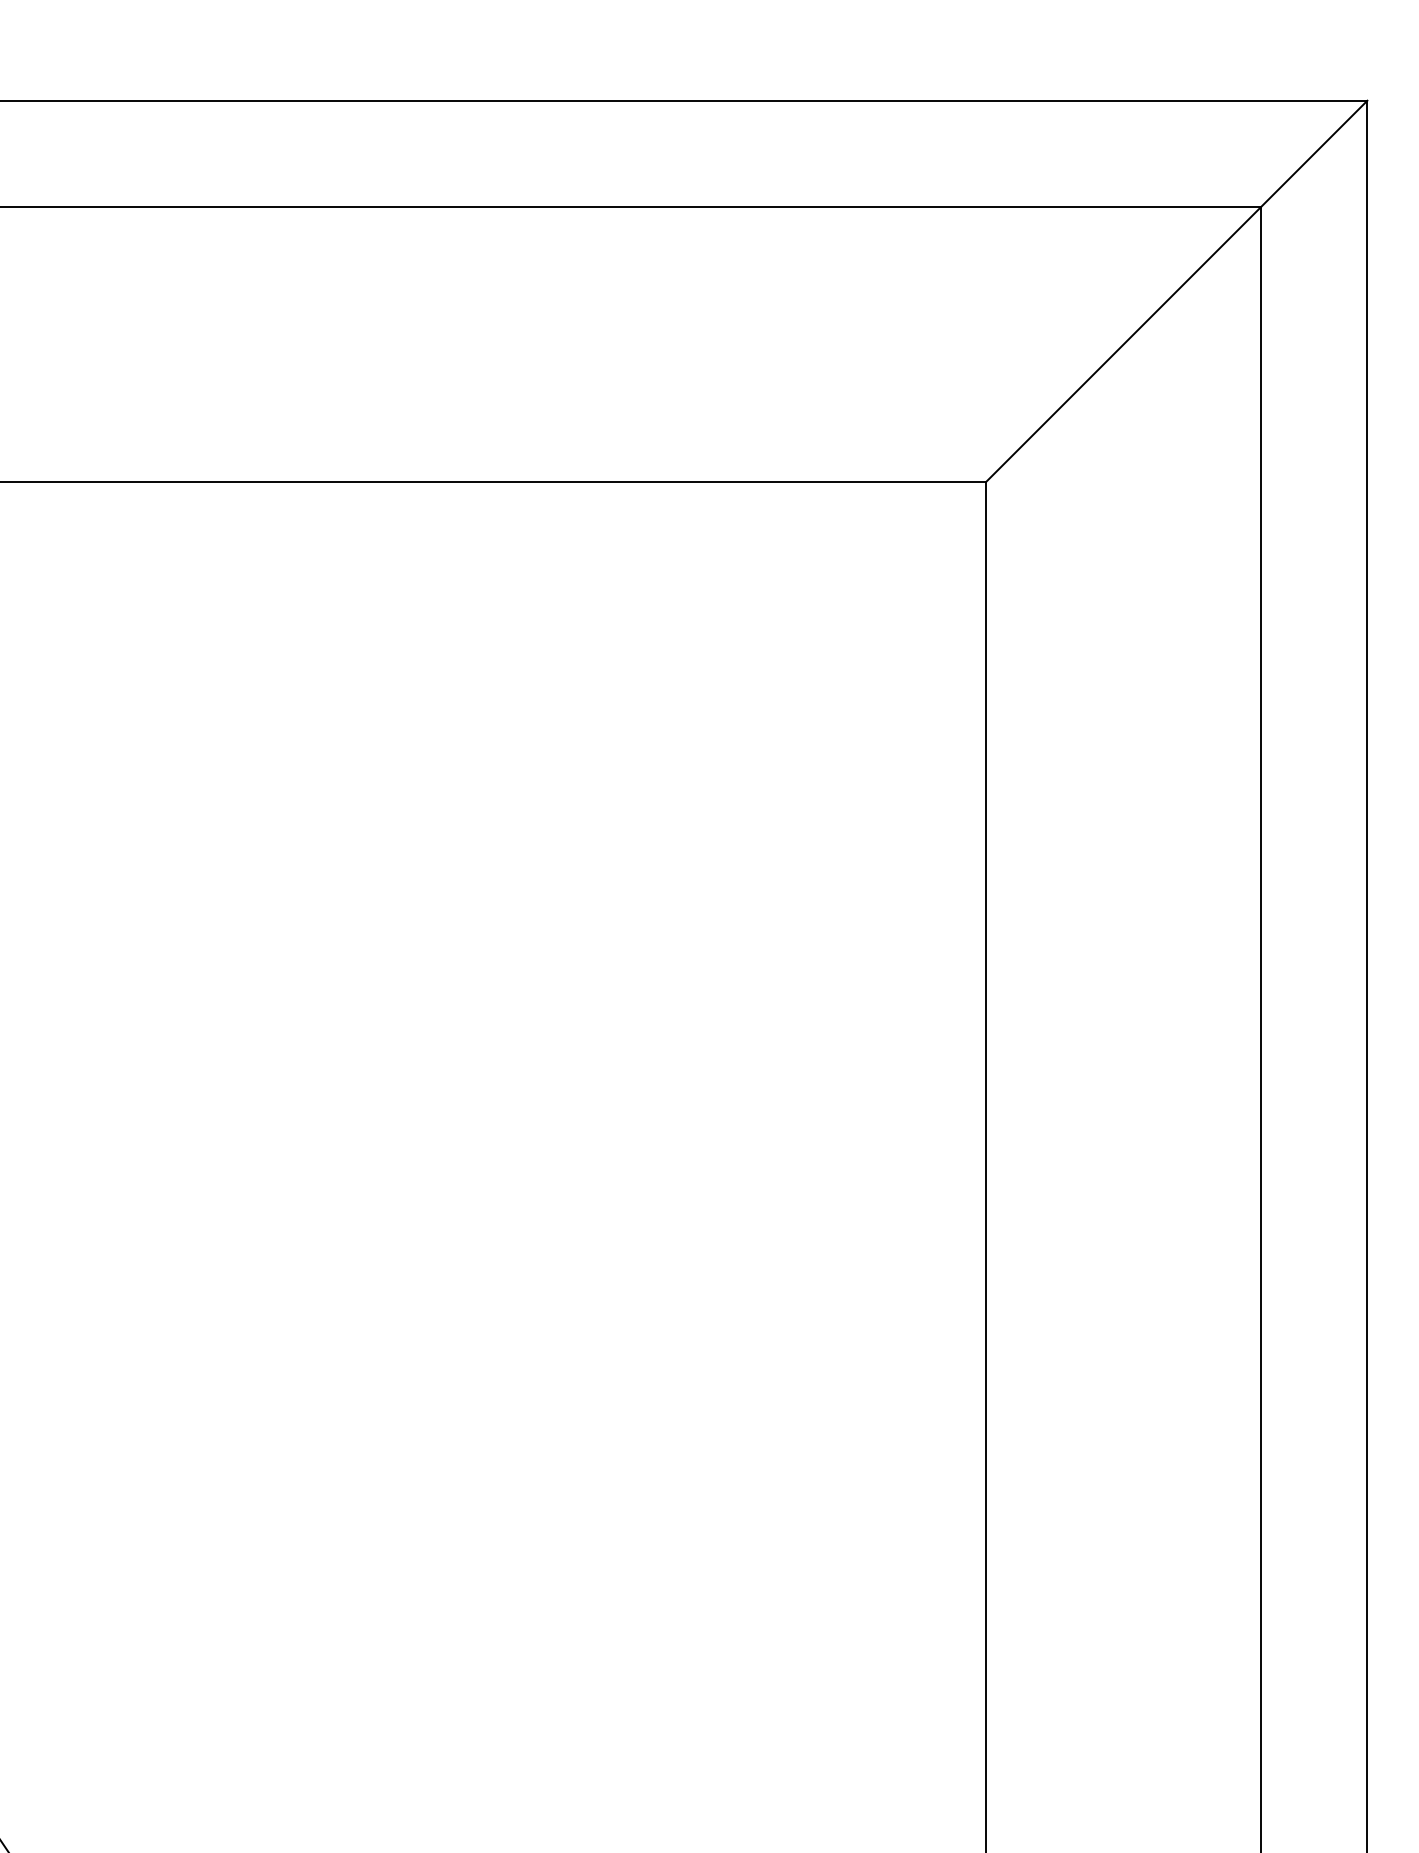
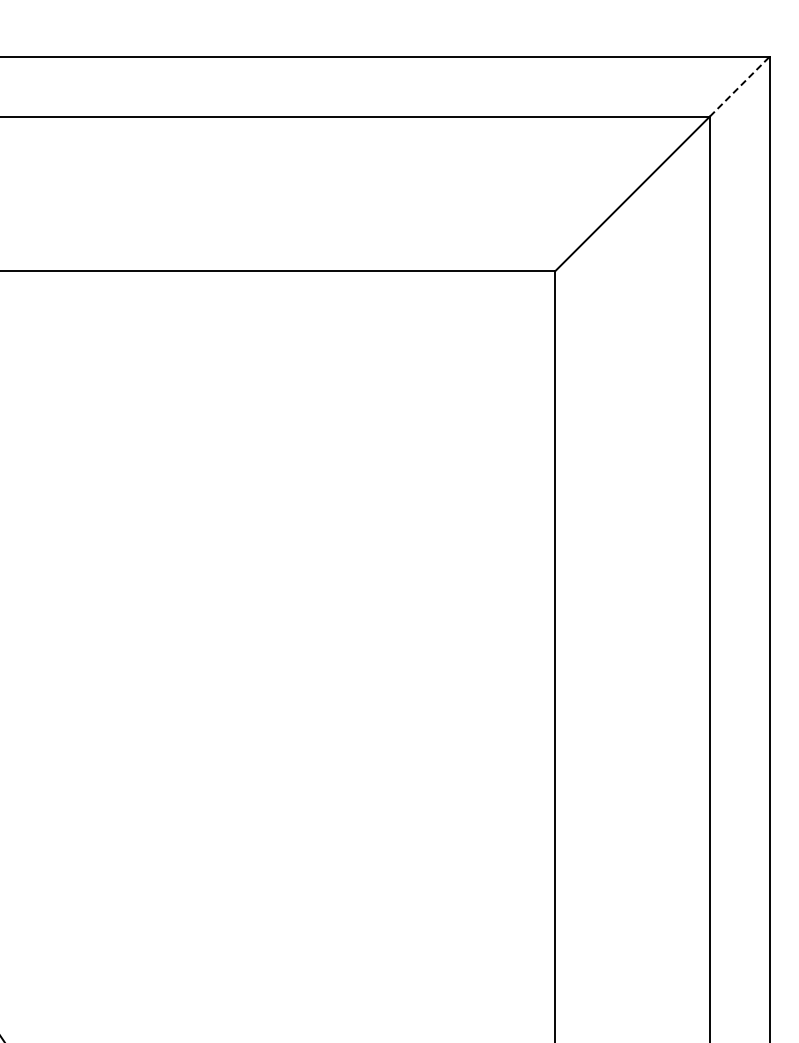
line: (1315, 153) -> (740, 86), solid -> dashed

